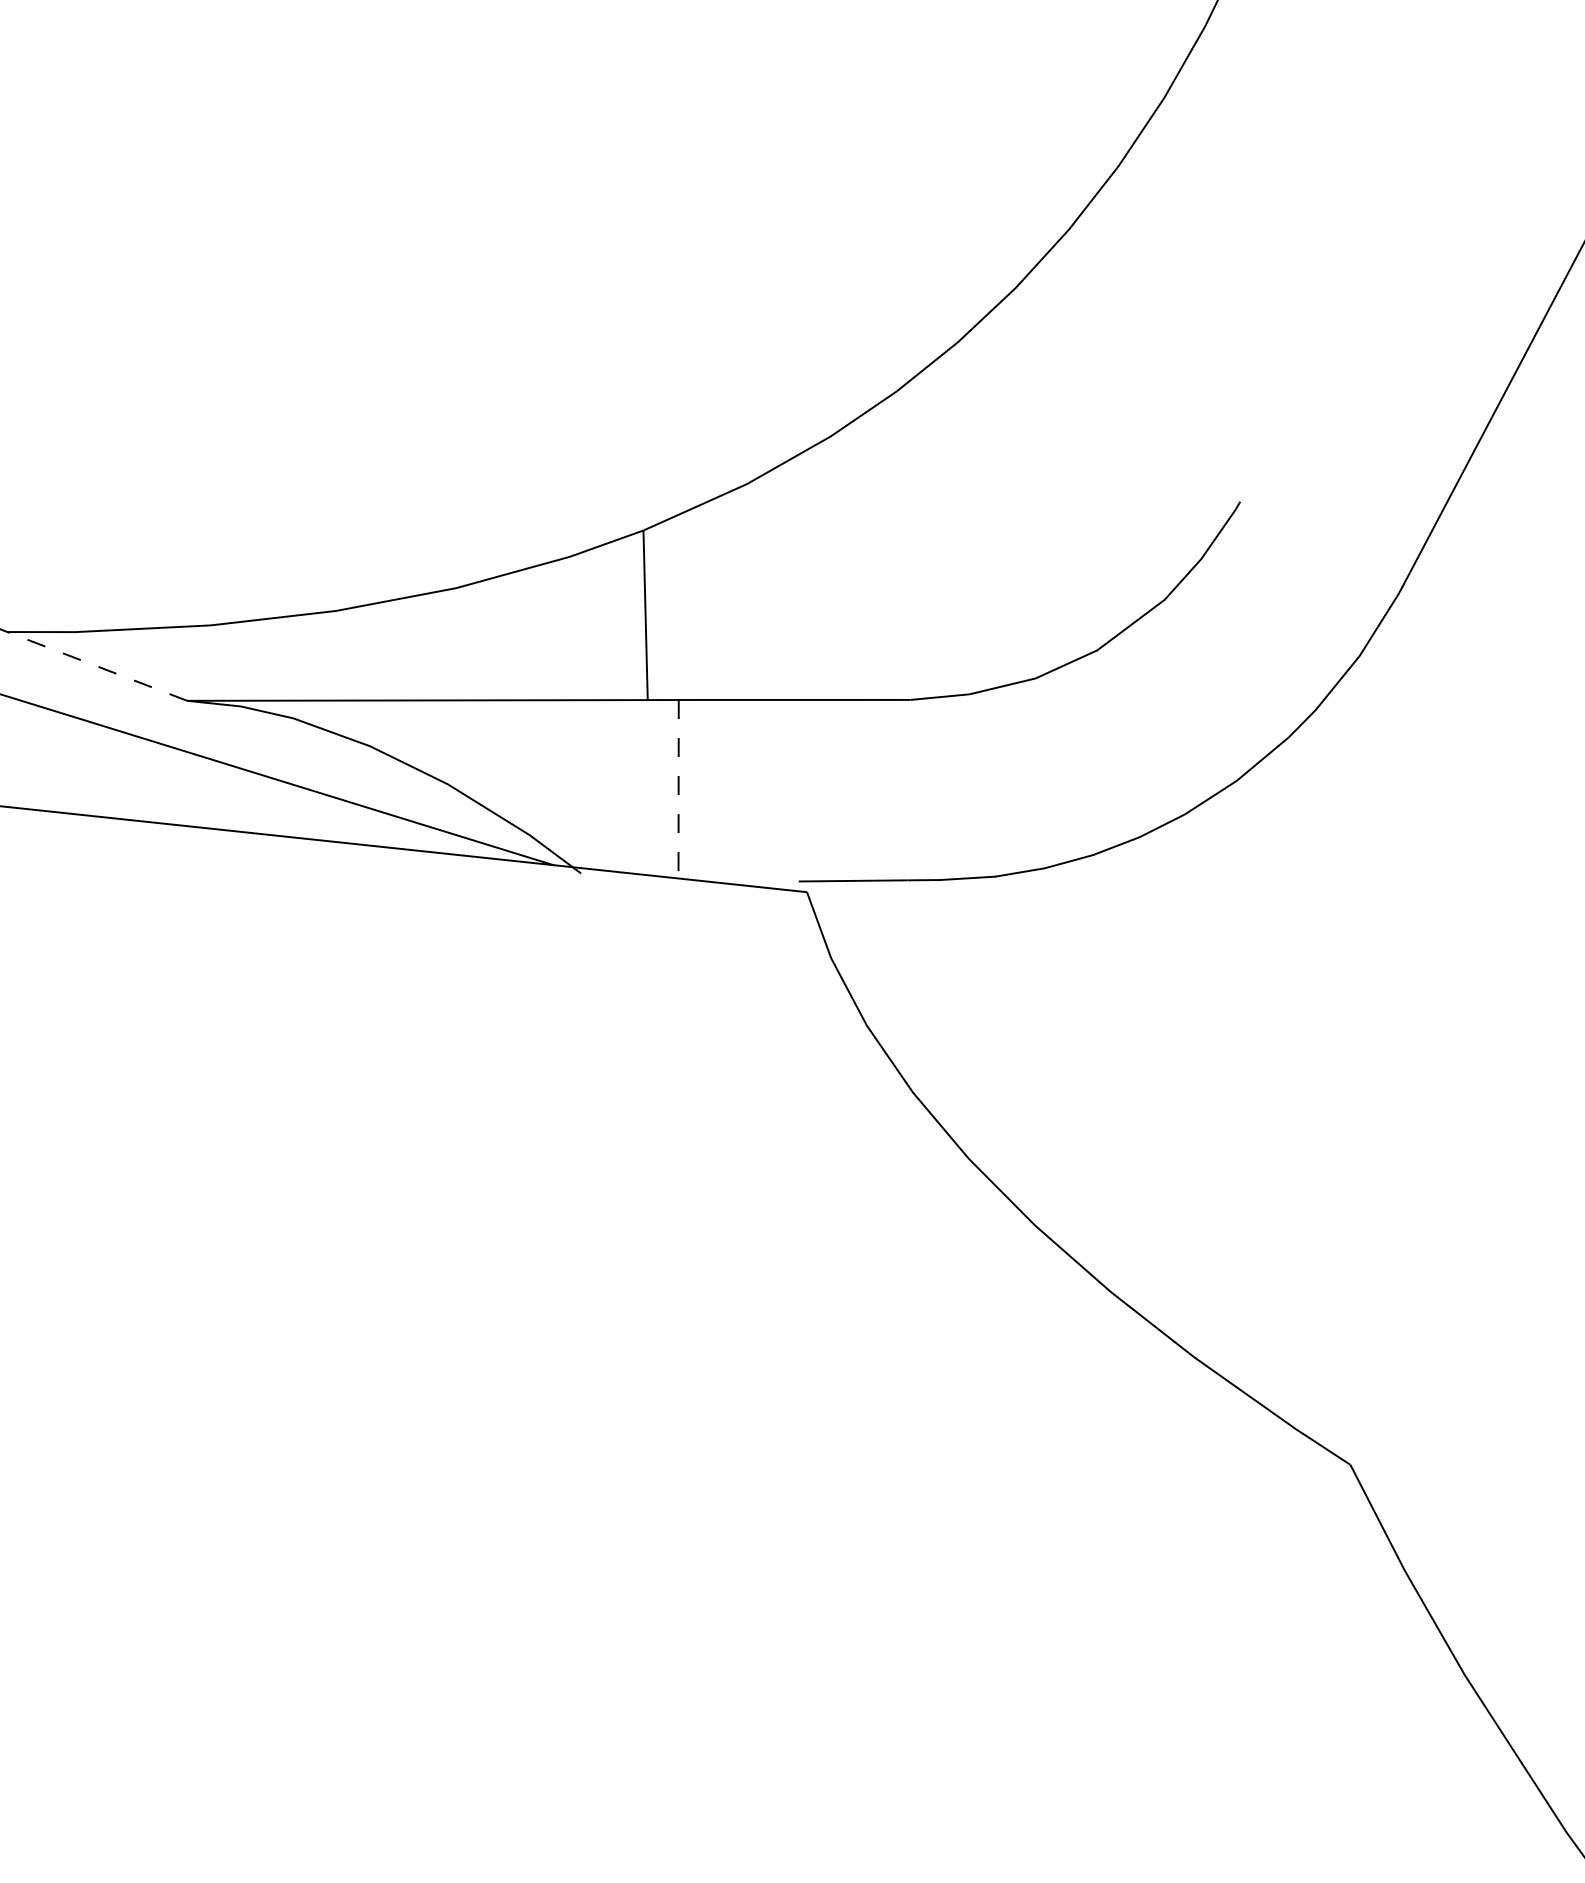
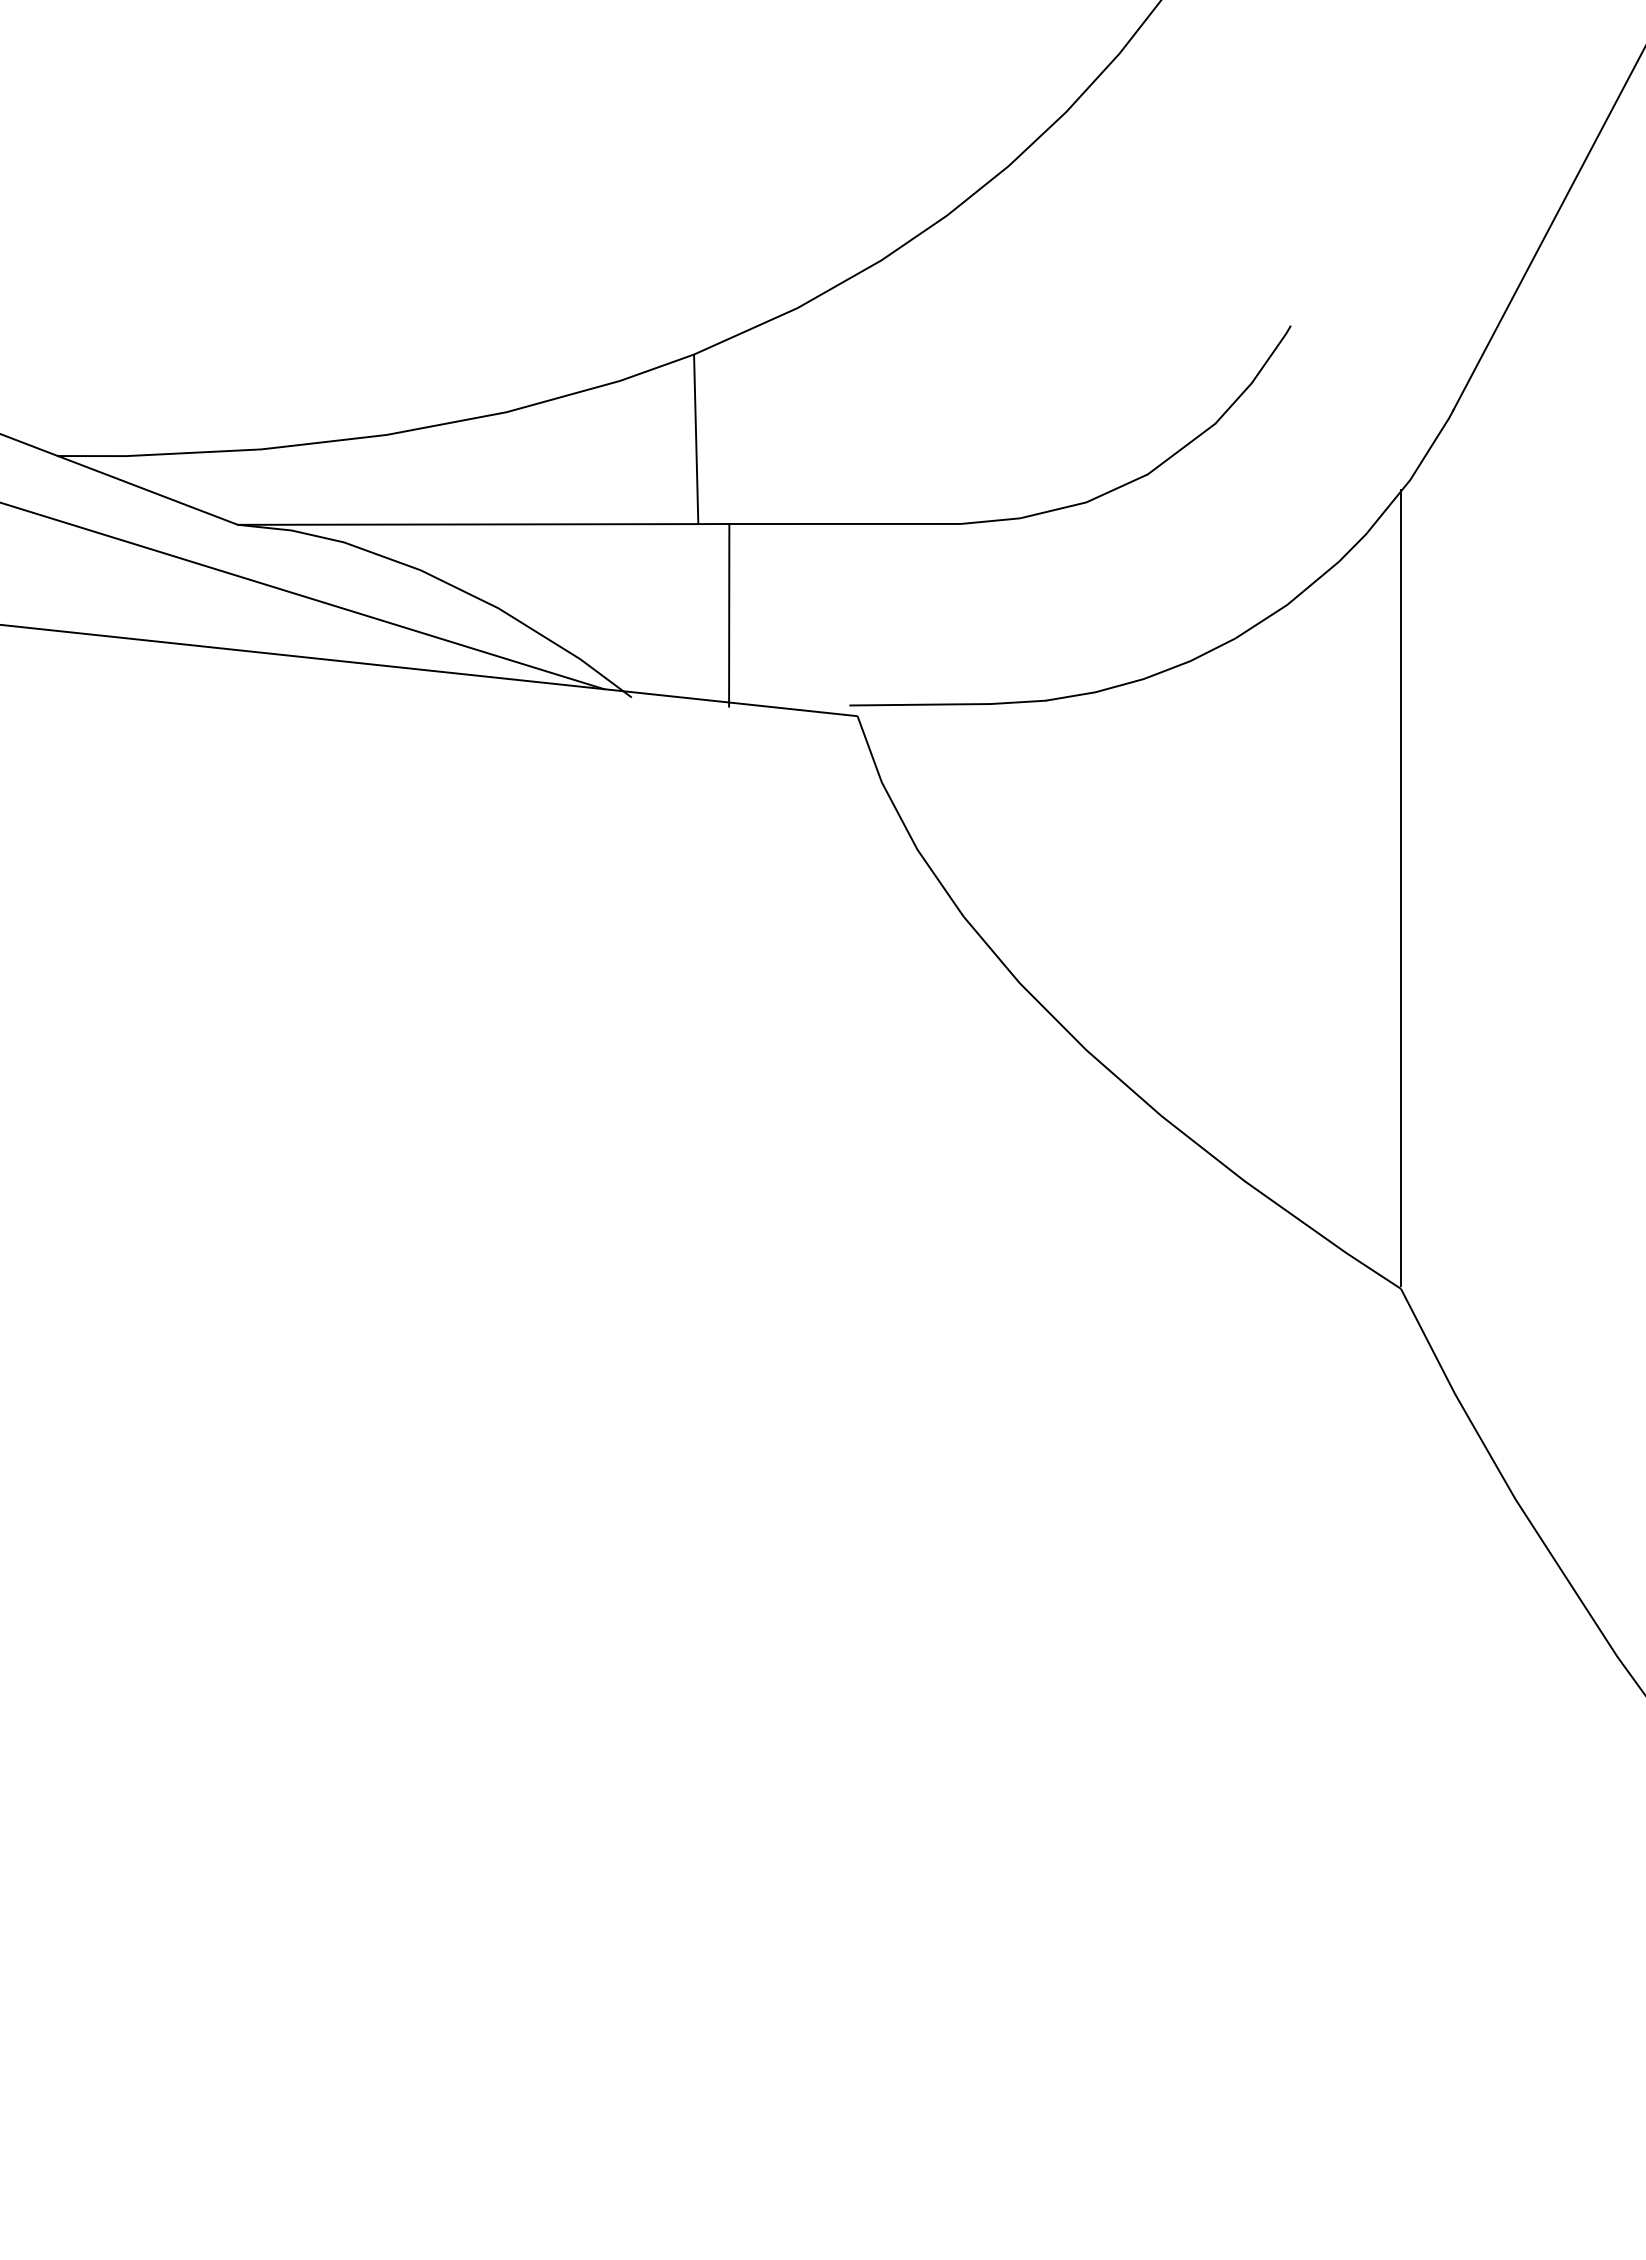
line: (96, 666) -> (147, 490), dashed -> solid
line: (678, 791) -> (729, 615), dashed -> solid
line: (1349, 1064) -> (1400, 888), added

